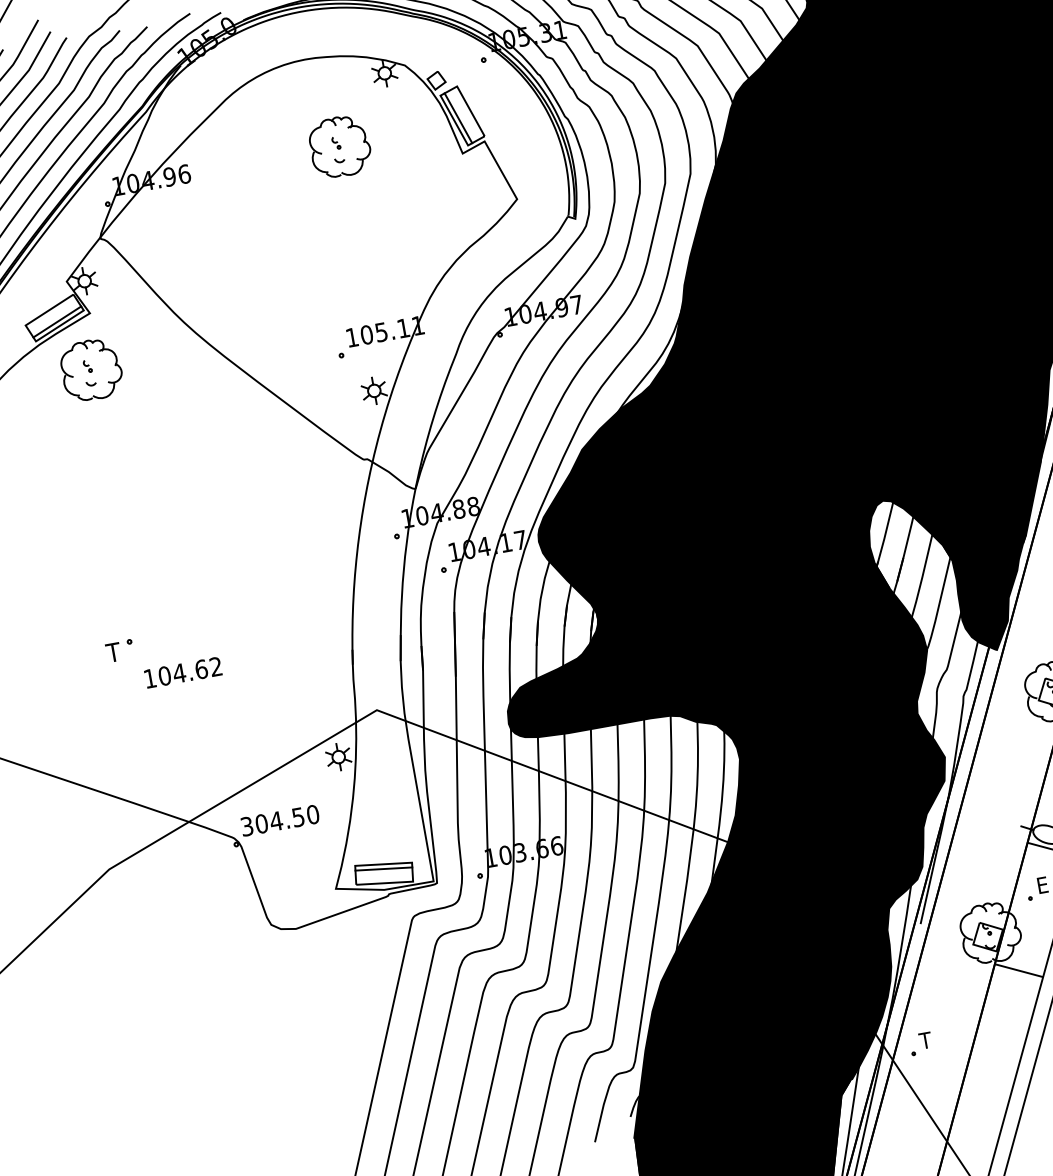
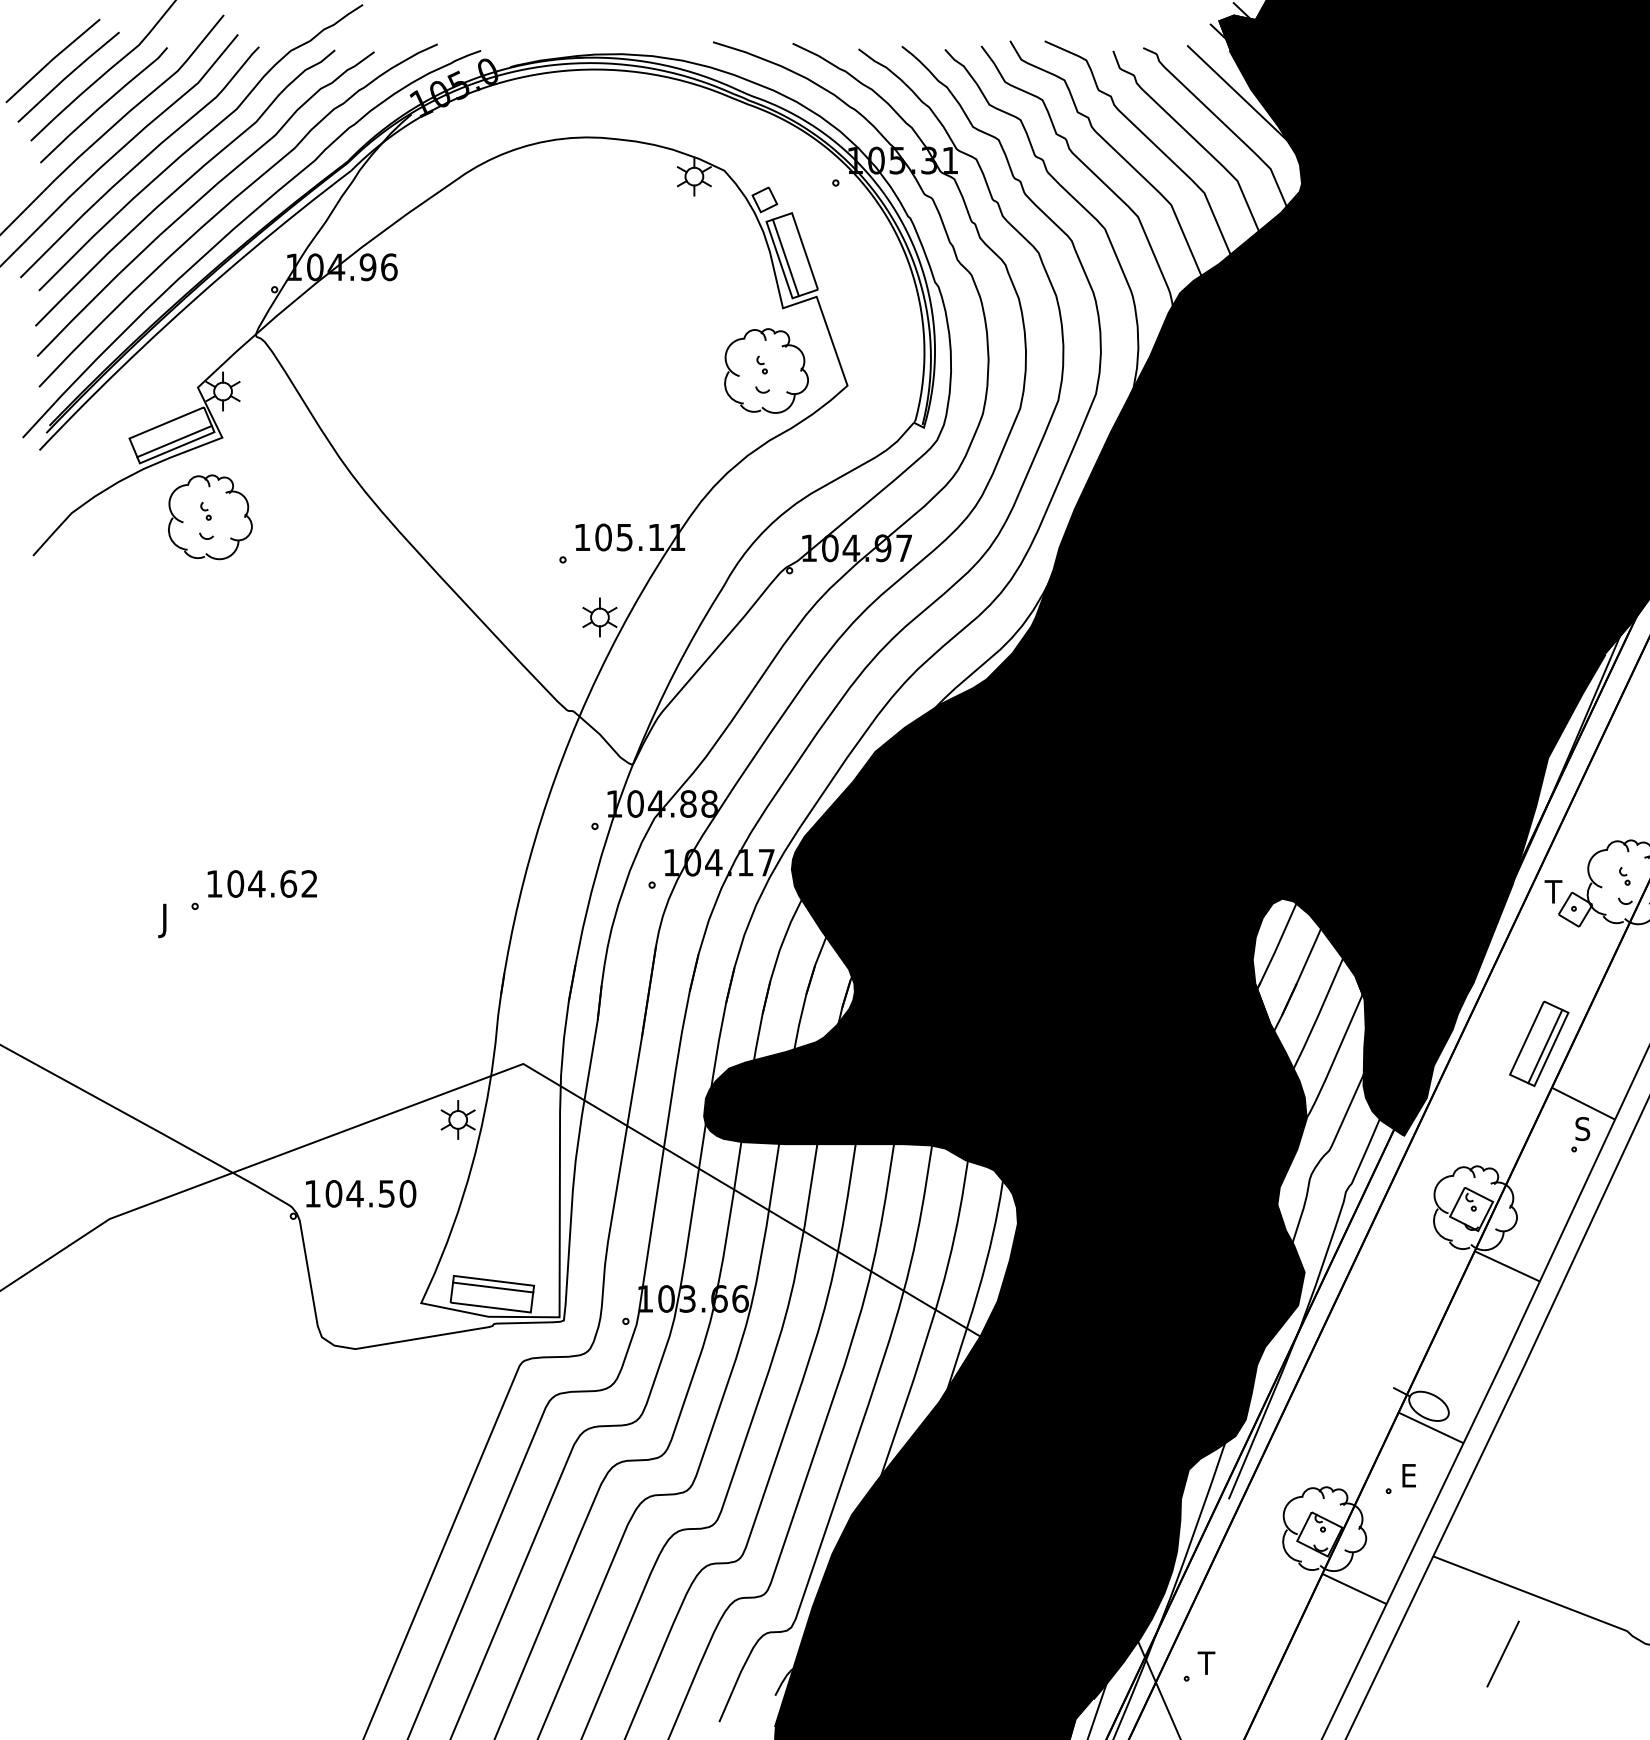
part: (340, 146) -> (766, 370), moved
text: (113, 654) -> (169, 920), T -> J
text: (182, 672) -> (261, 883), moved
text: (246, 826) -> (312, 1193), 304.50 -> 104.50

